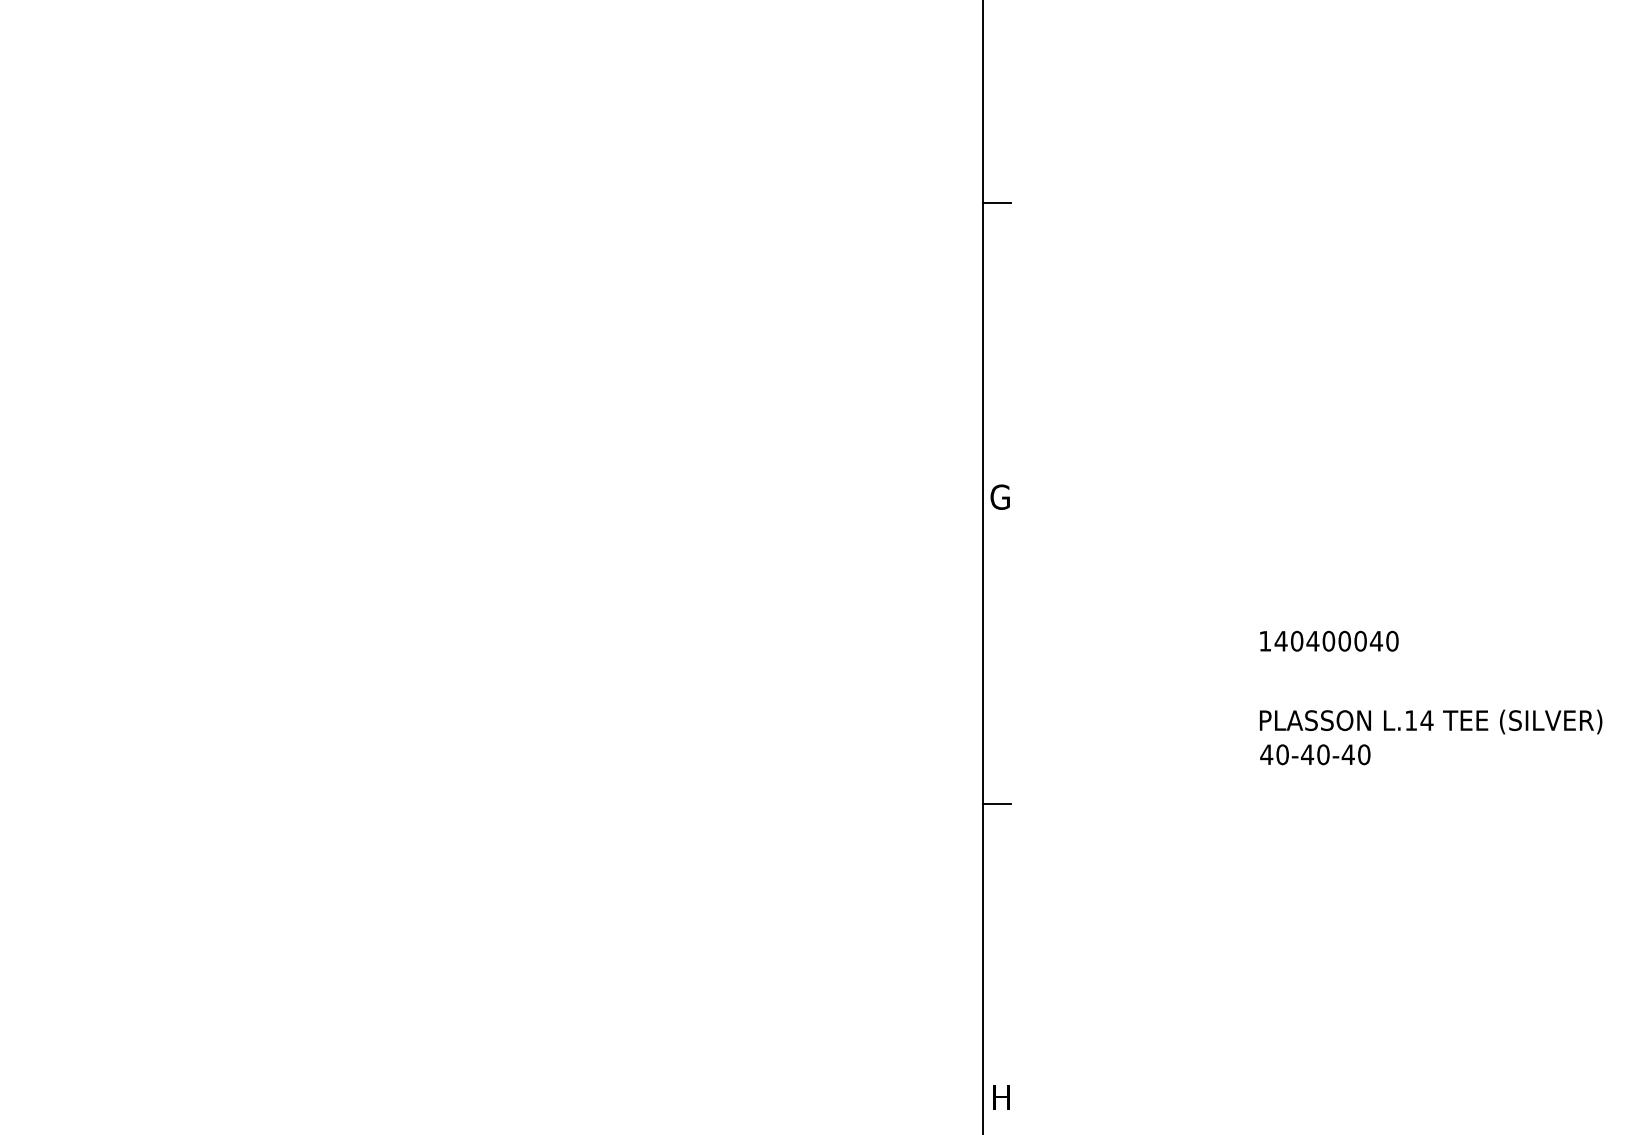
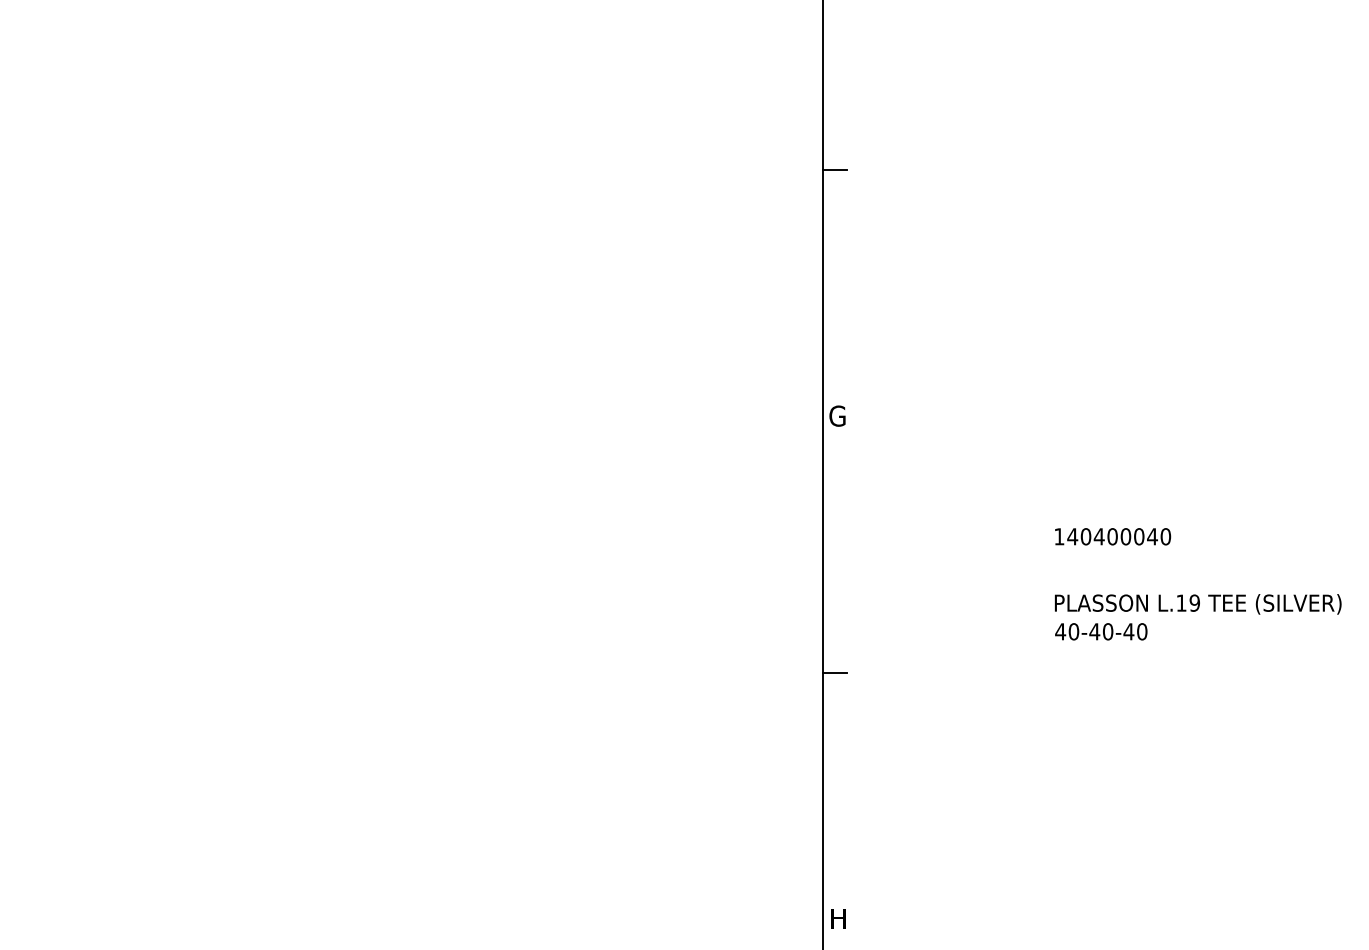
text: (1426, 719) -> (1194, 602), L.14 -> L.19

